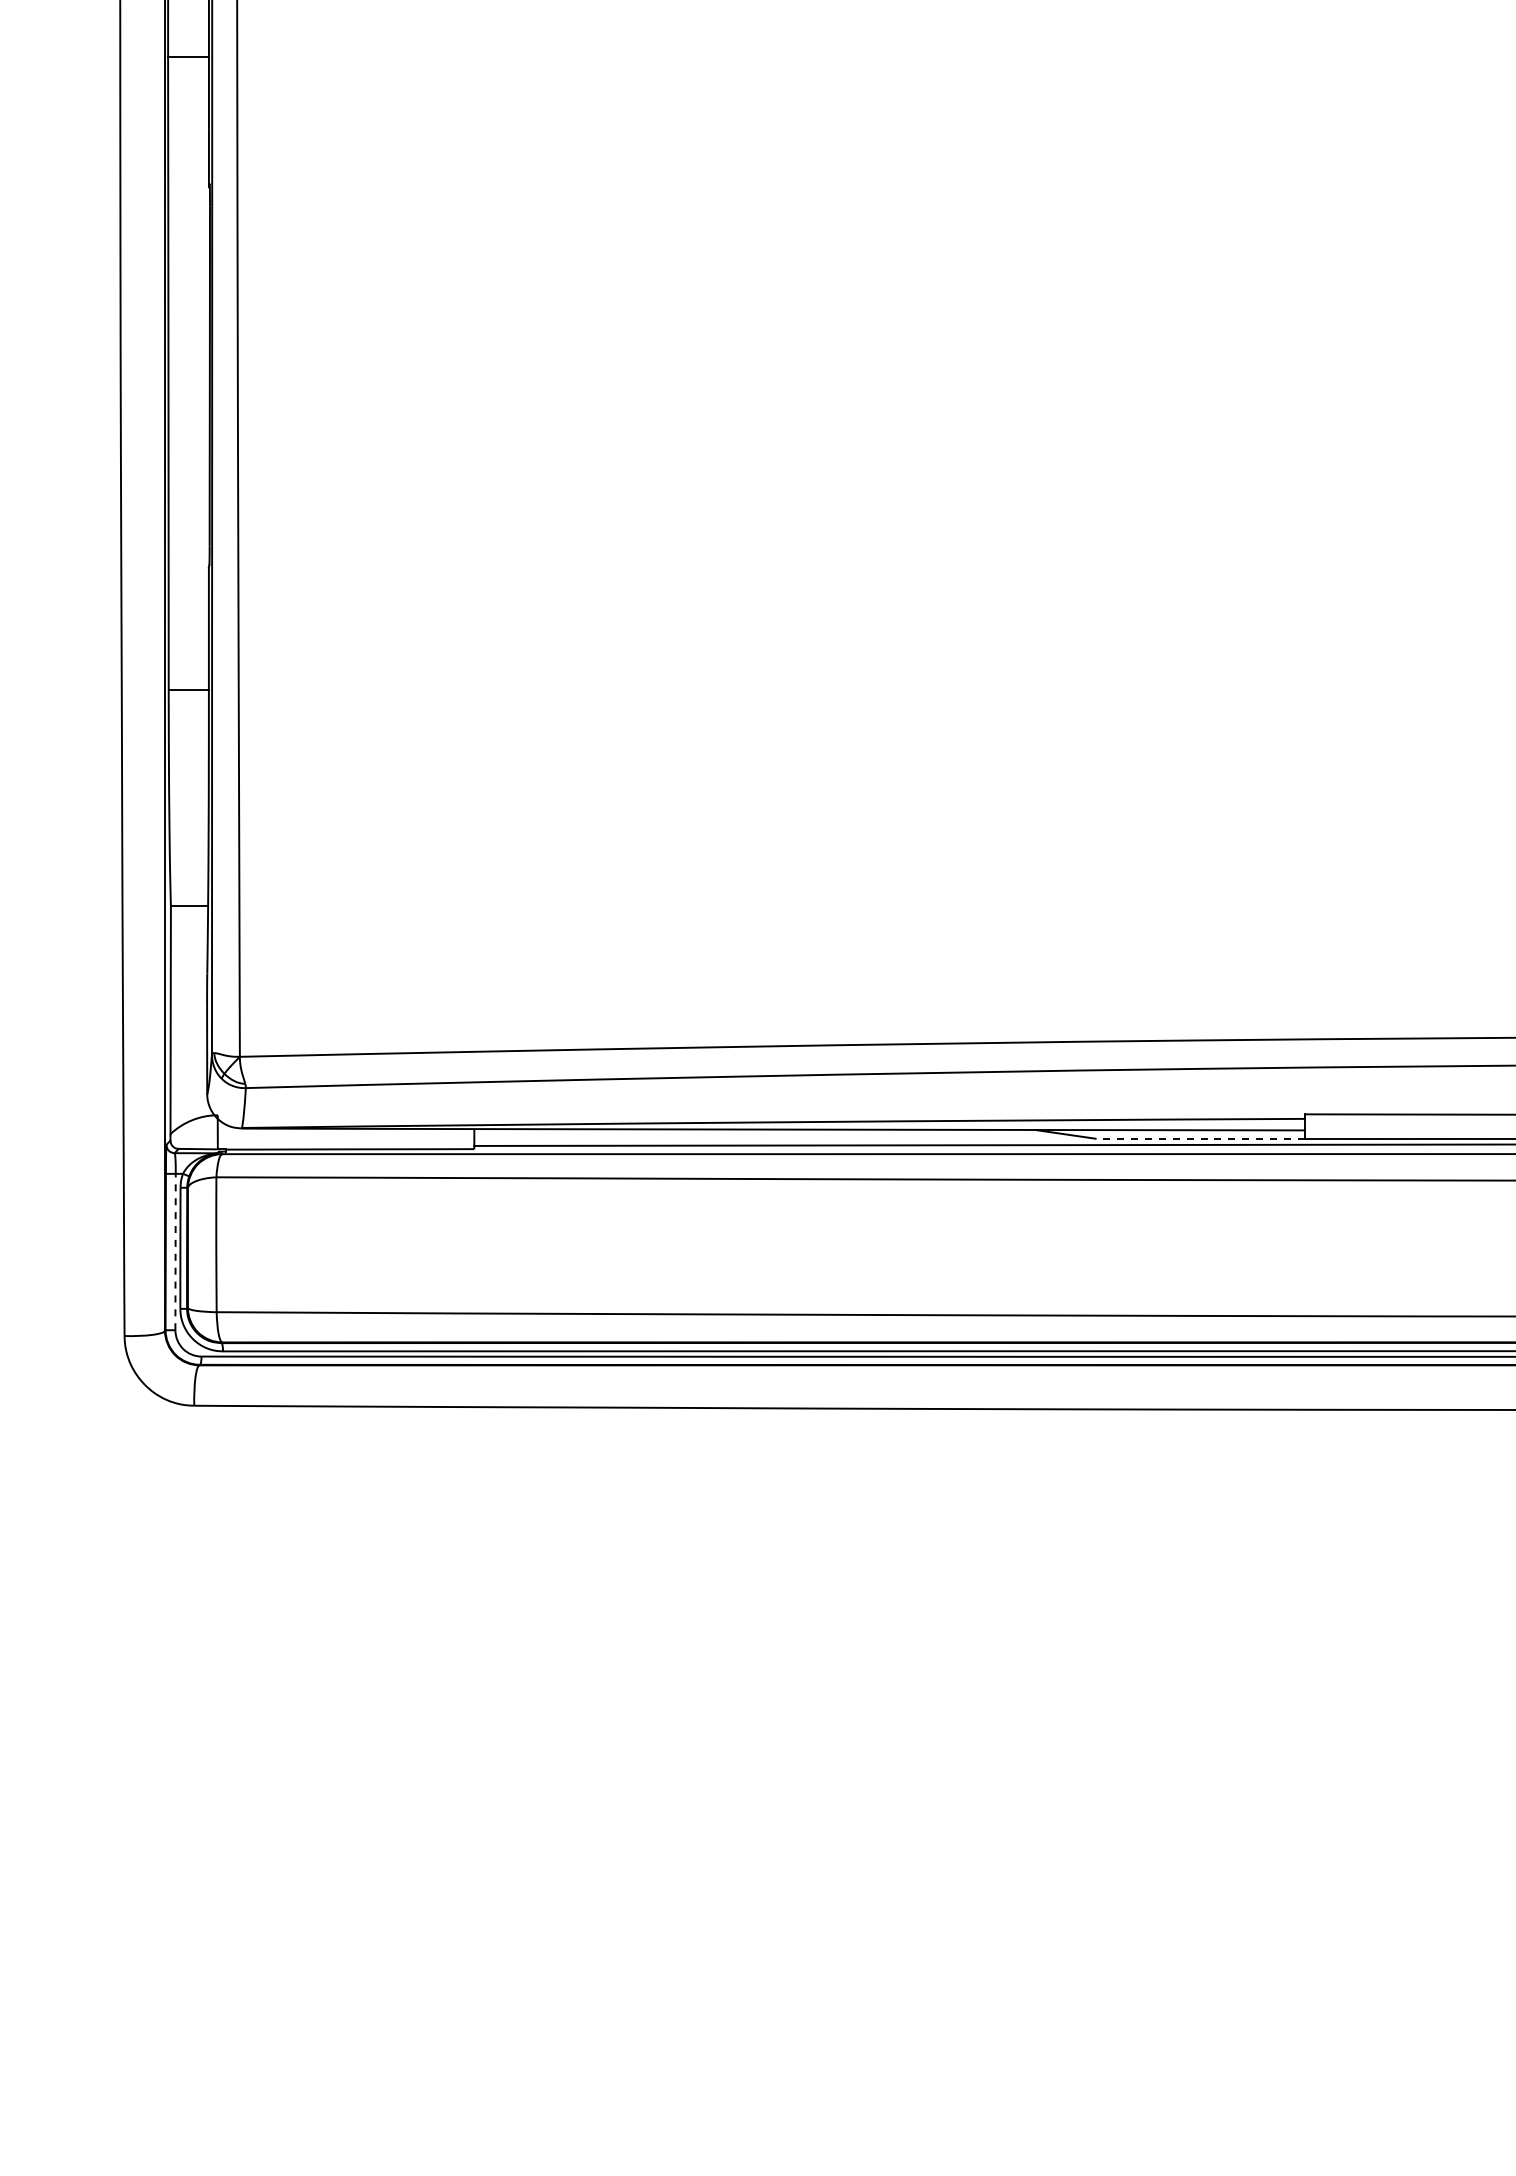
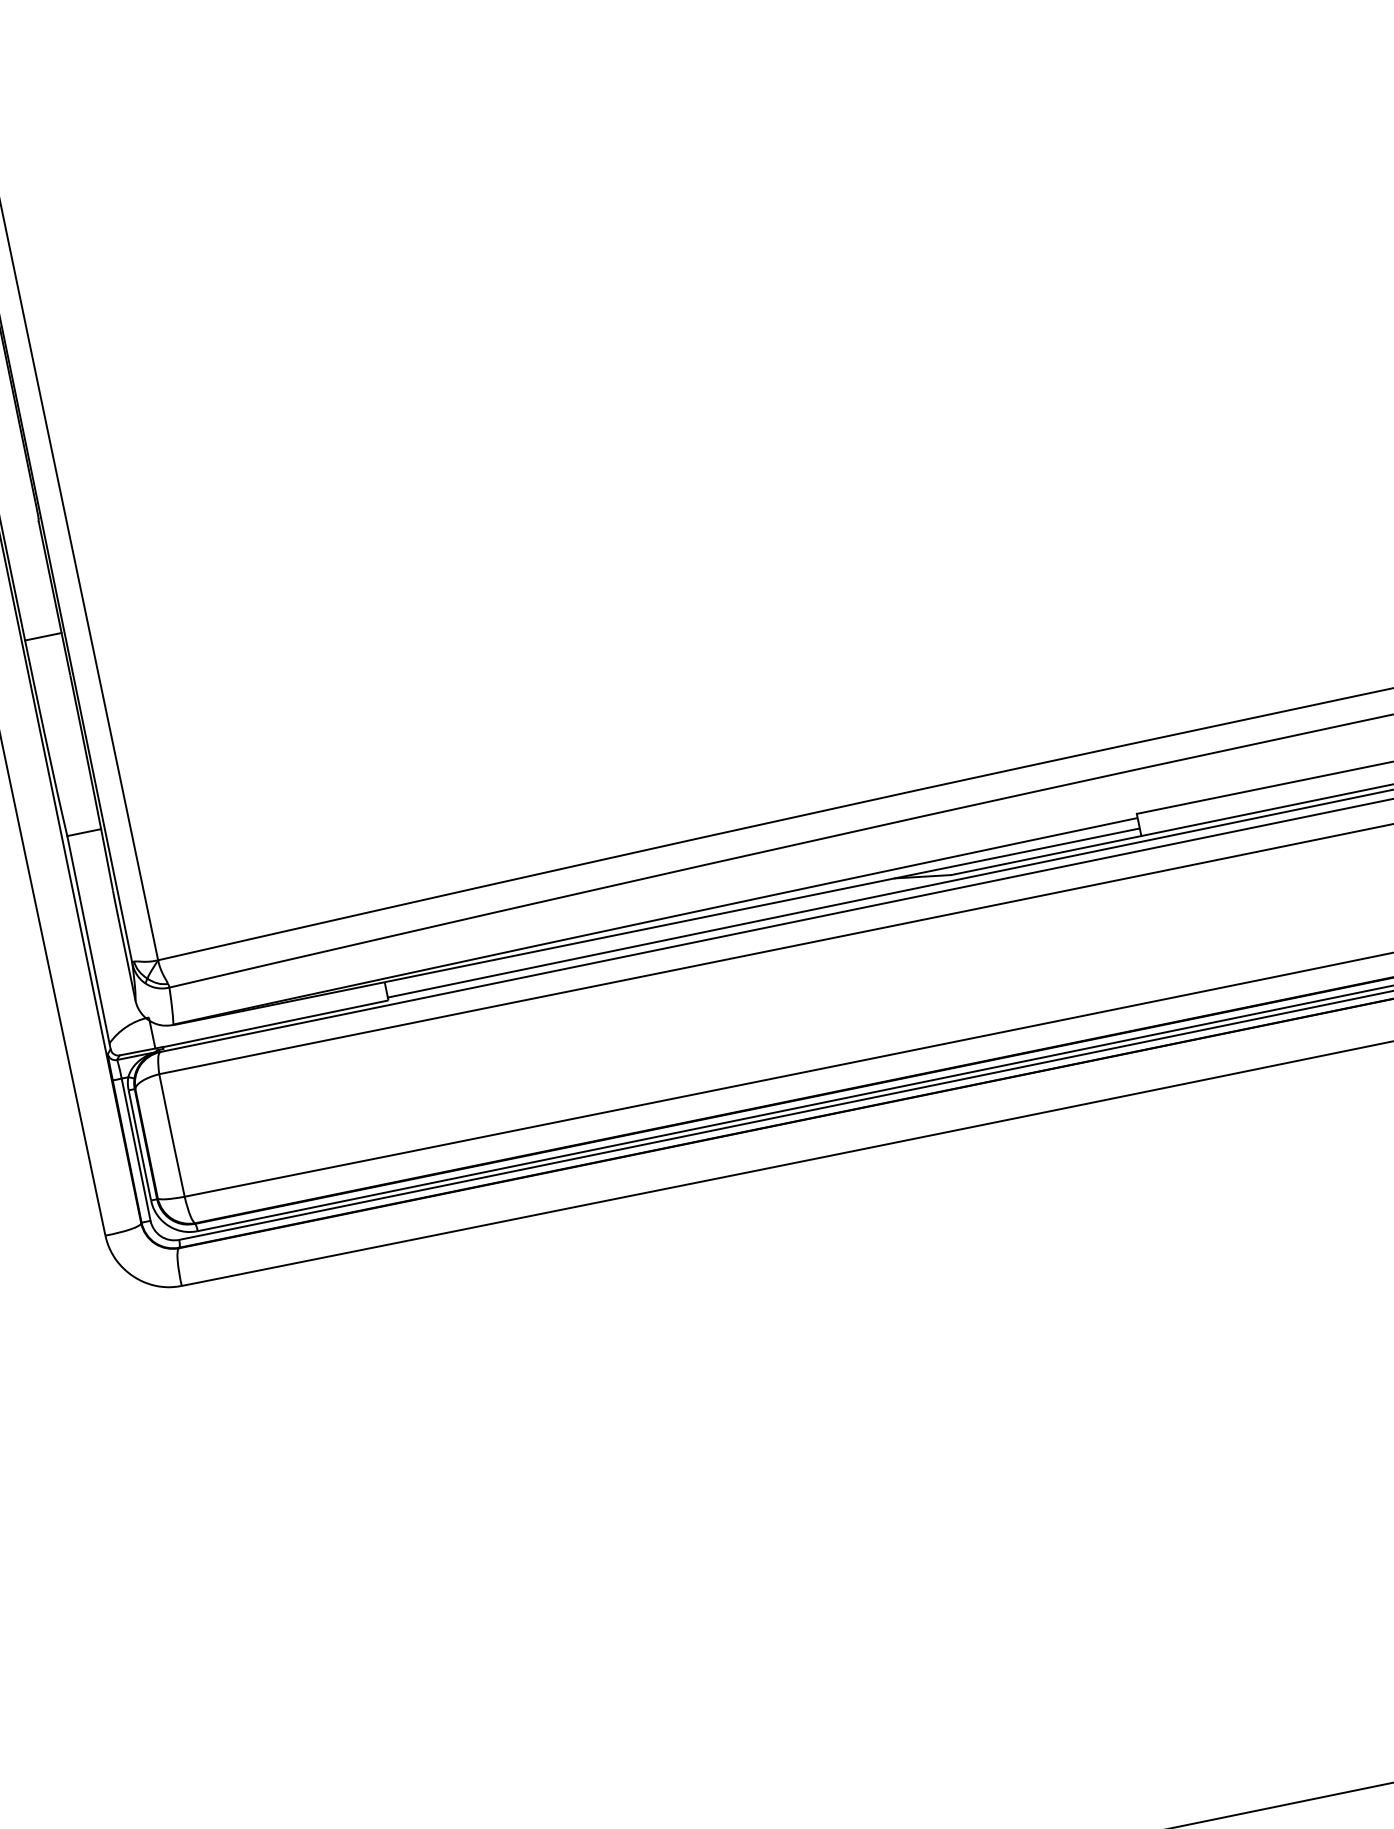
line: (1200, 1138) -> (1046, 855), dashed -> solid
line: (175, 1251) -> (135, 1149), dashed -> solid

